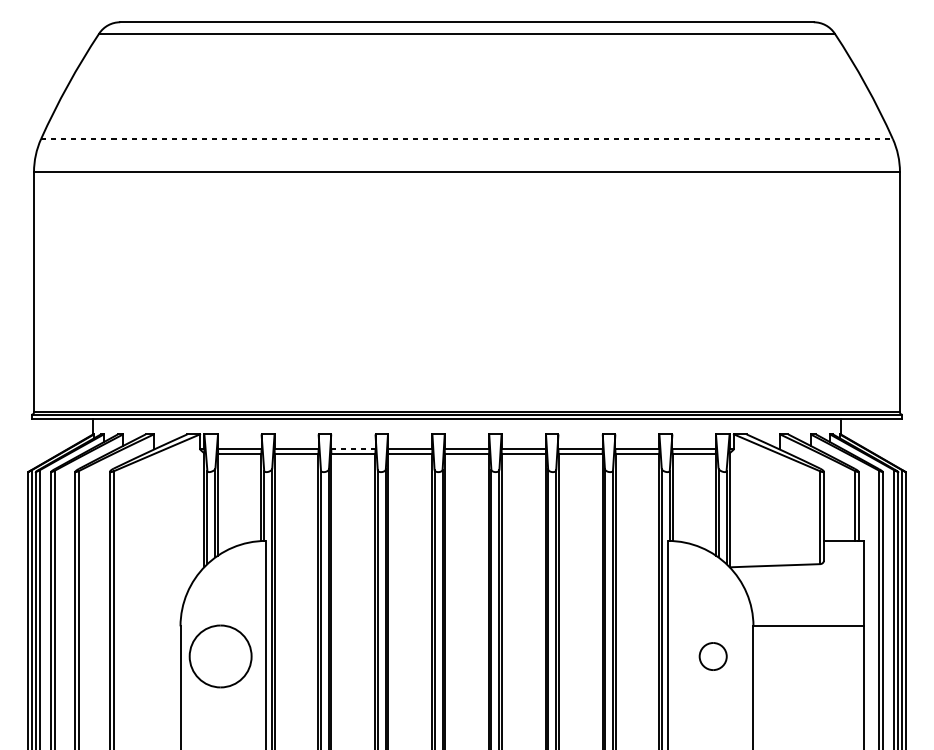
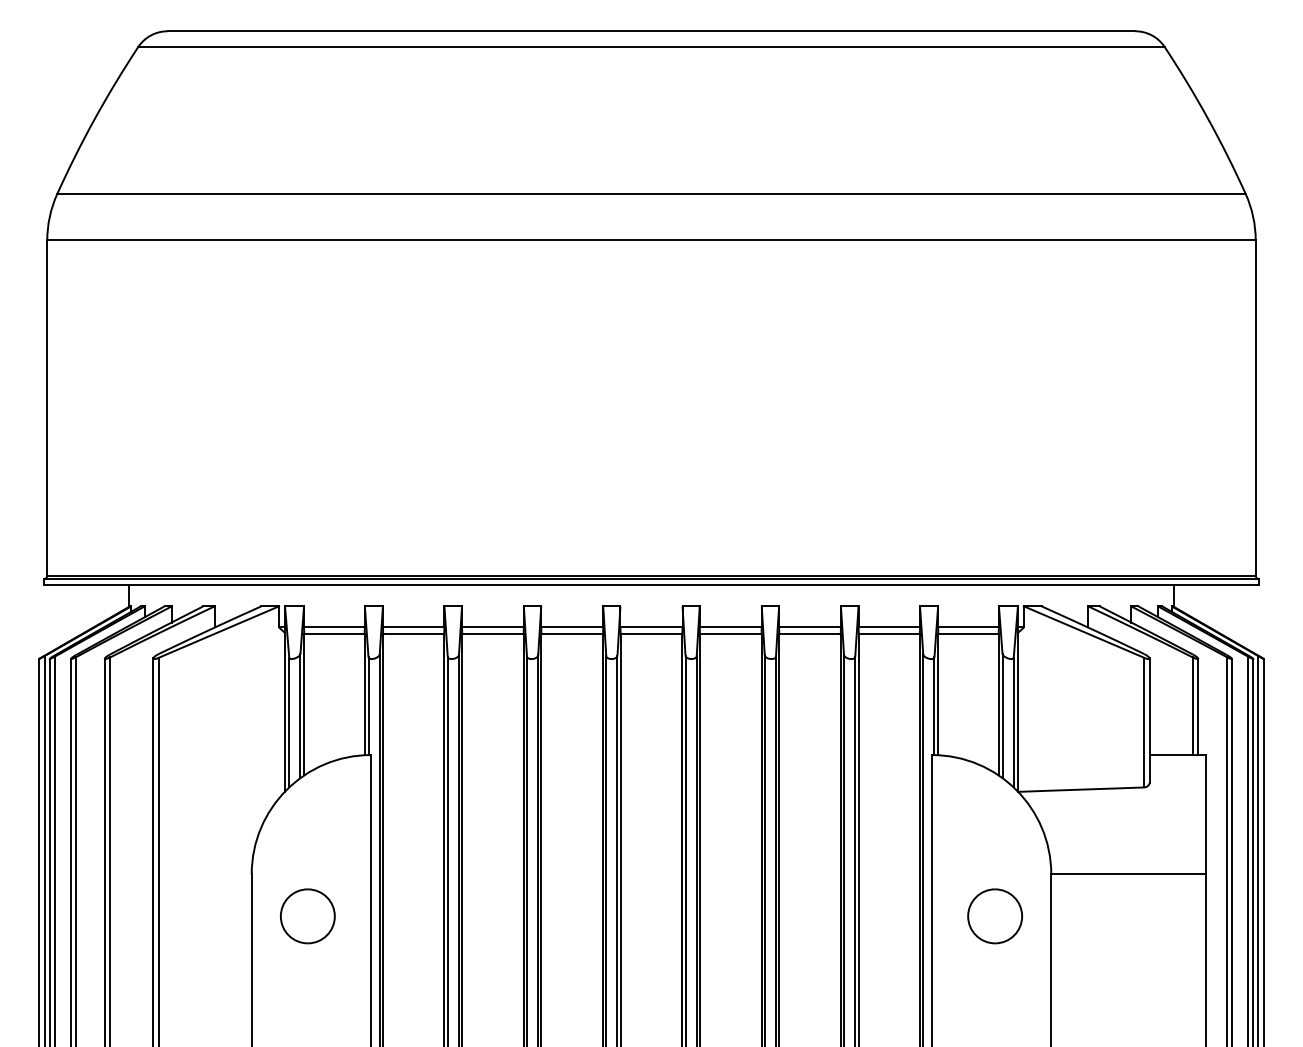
line: (467, 139) -> (651, 194), dashed -> solid
line: (353, 449) -> (492, 627), dashed -> solid
part: (220, 656) -> (307, 916), size x0.62
part: (712, 656) -> (994, 916), size x1.43

